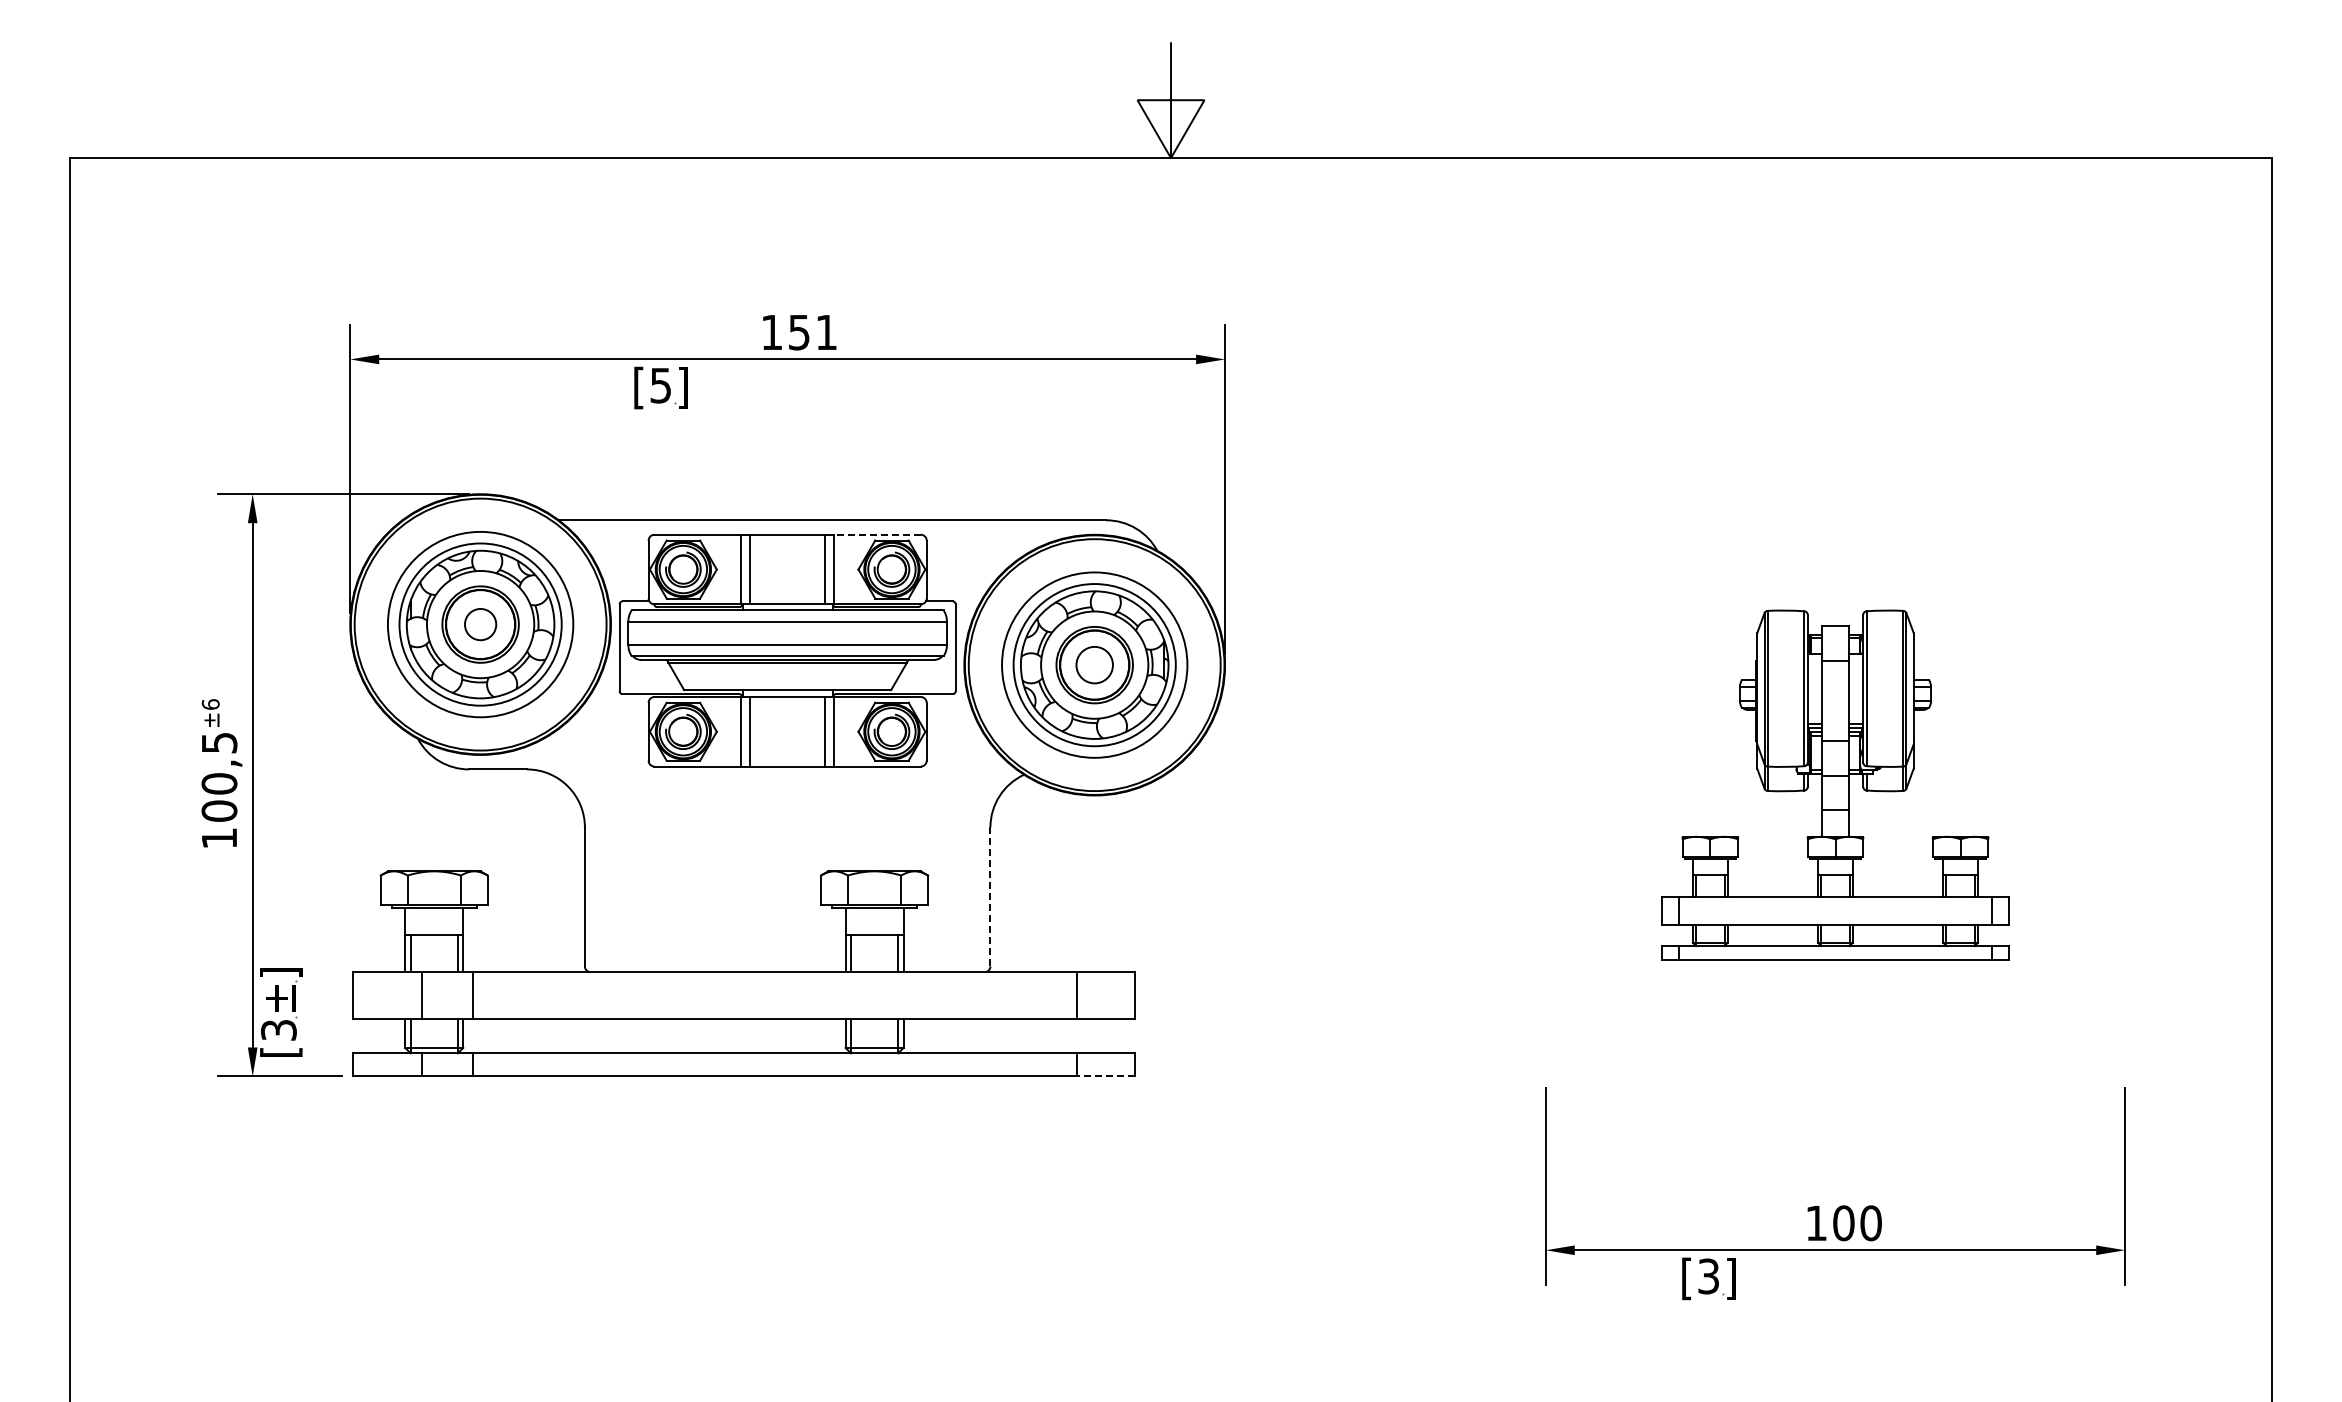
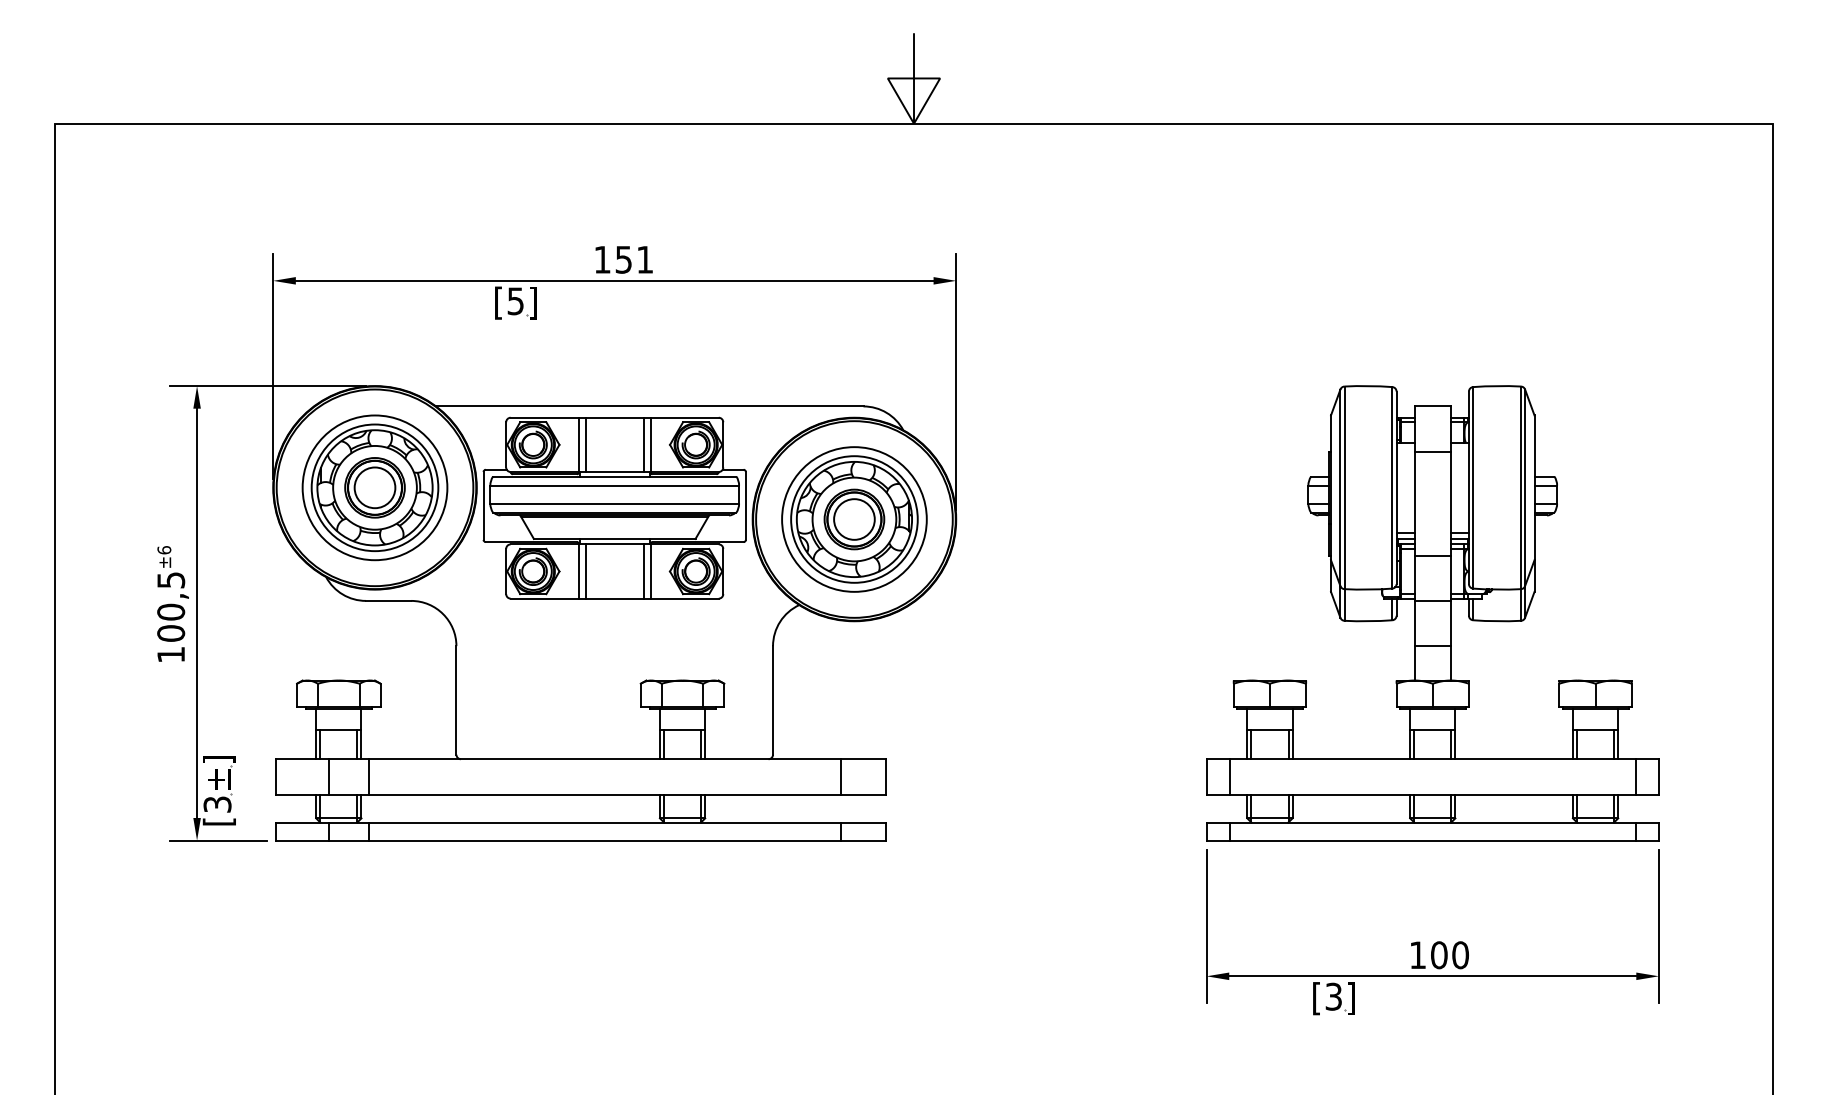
line: (876, 534) -> (684, 417), dashed -> solid
circle: (480, 624) -> (374, 487), size x1.67
circle: (1094, 665) -> (854, 519), size x1.43
part: (1835, 784) -> (1432, 612), size x1.67
line: (990, 896) -> (773, 700), dashed -> solid
line: (1106, 1076) -> (863, 840), dashed -> solid

